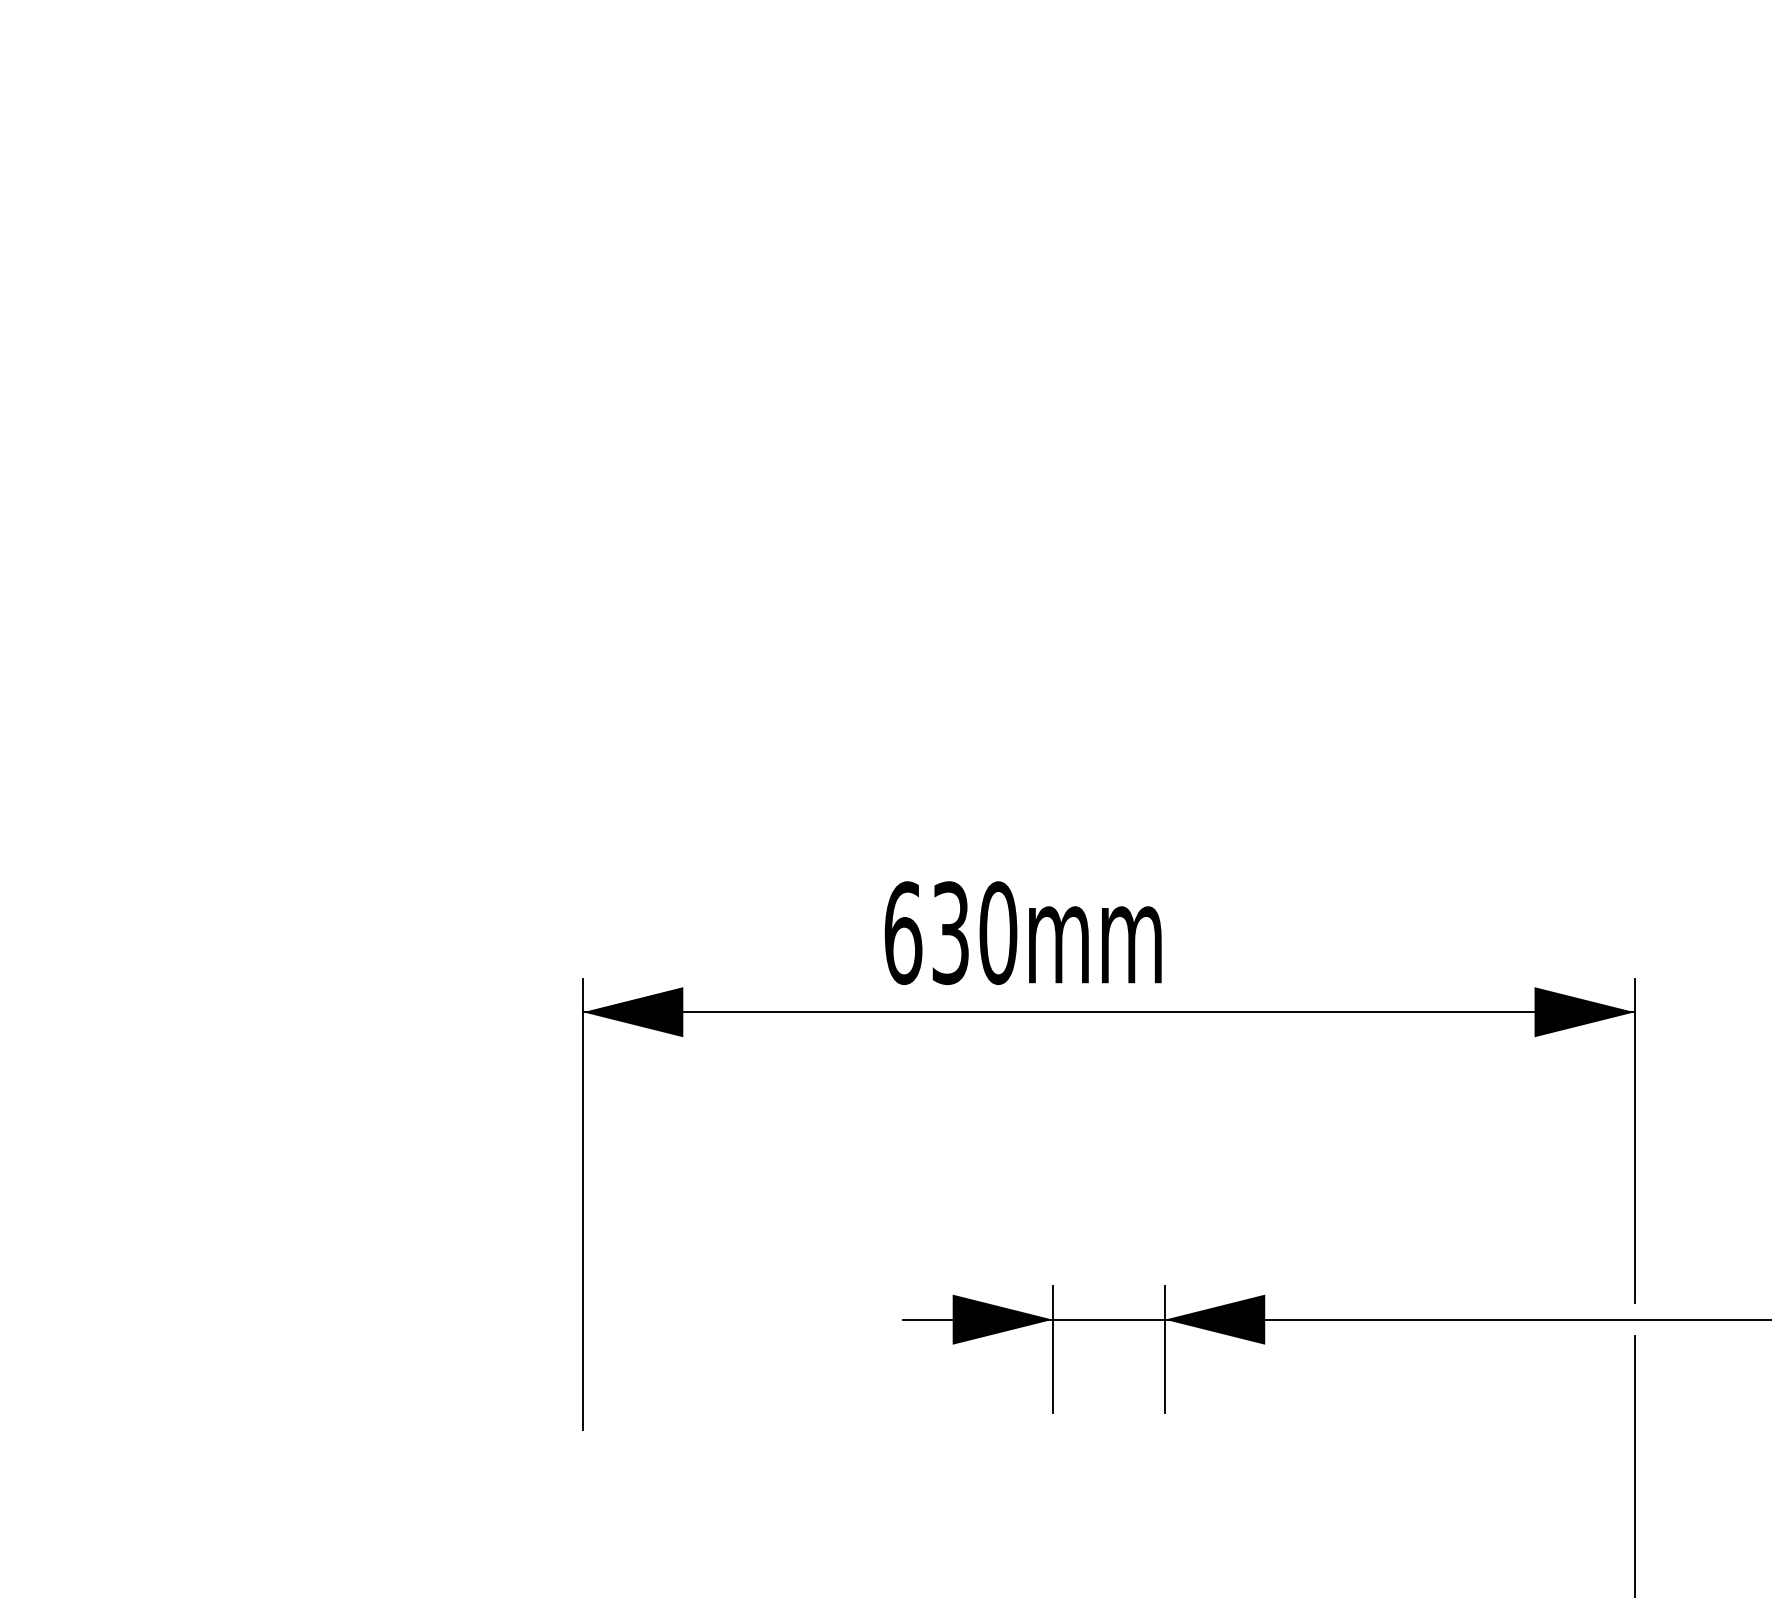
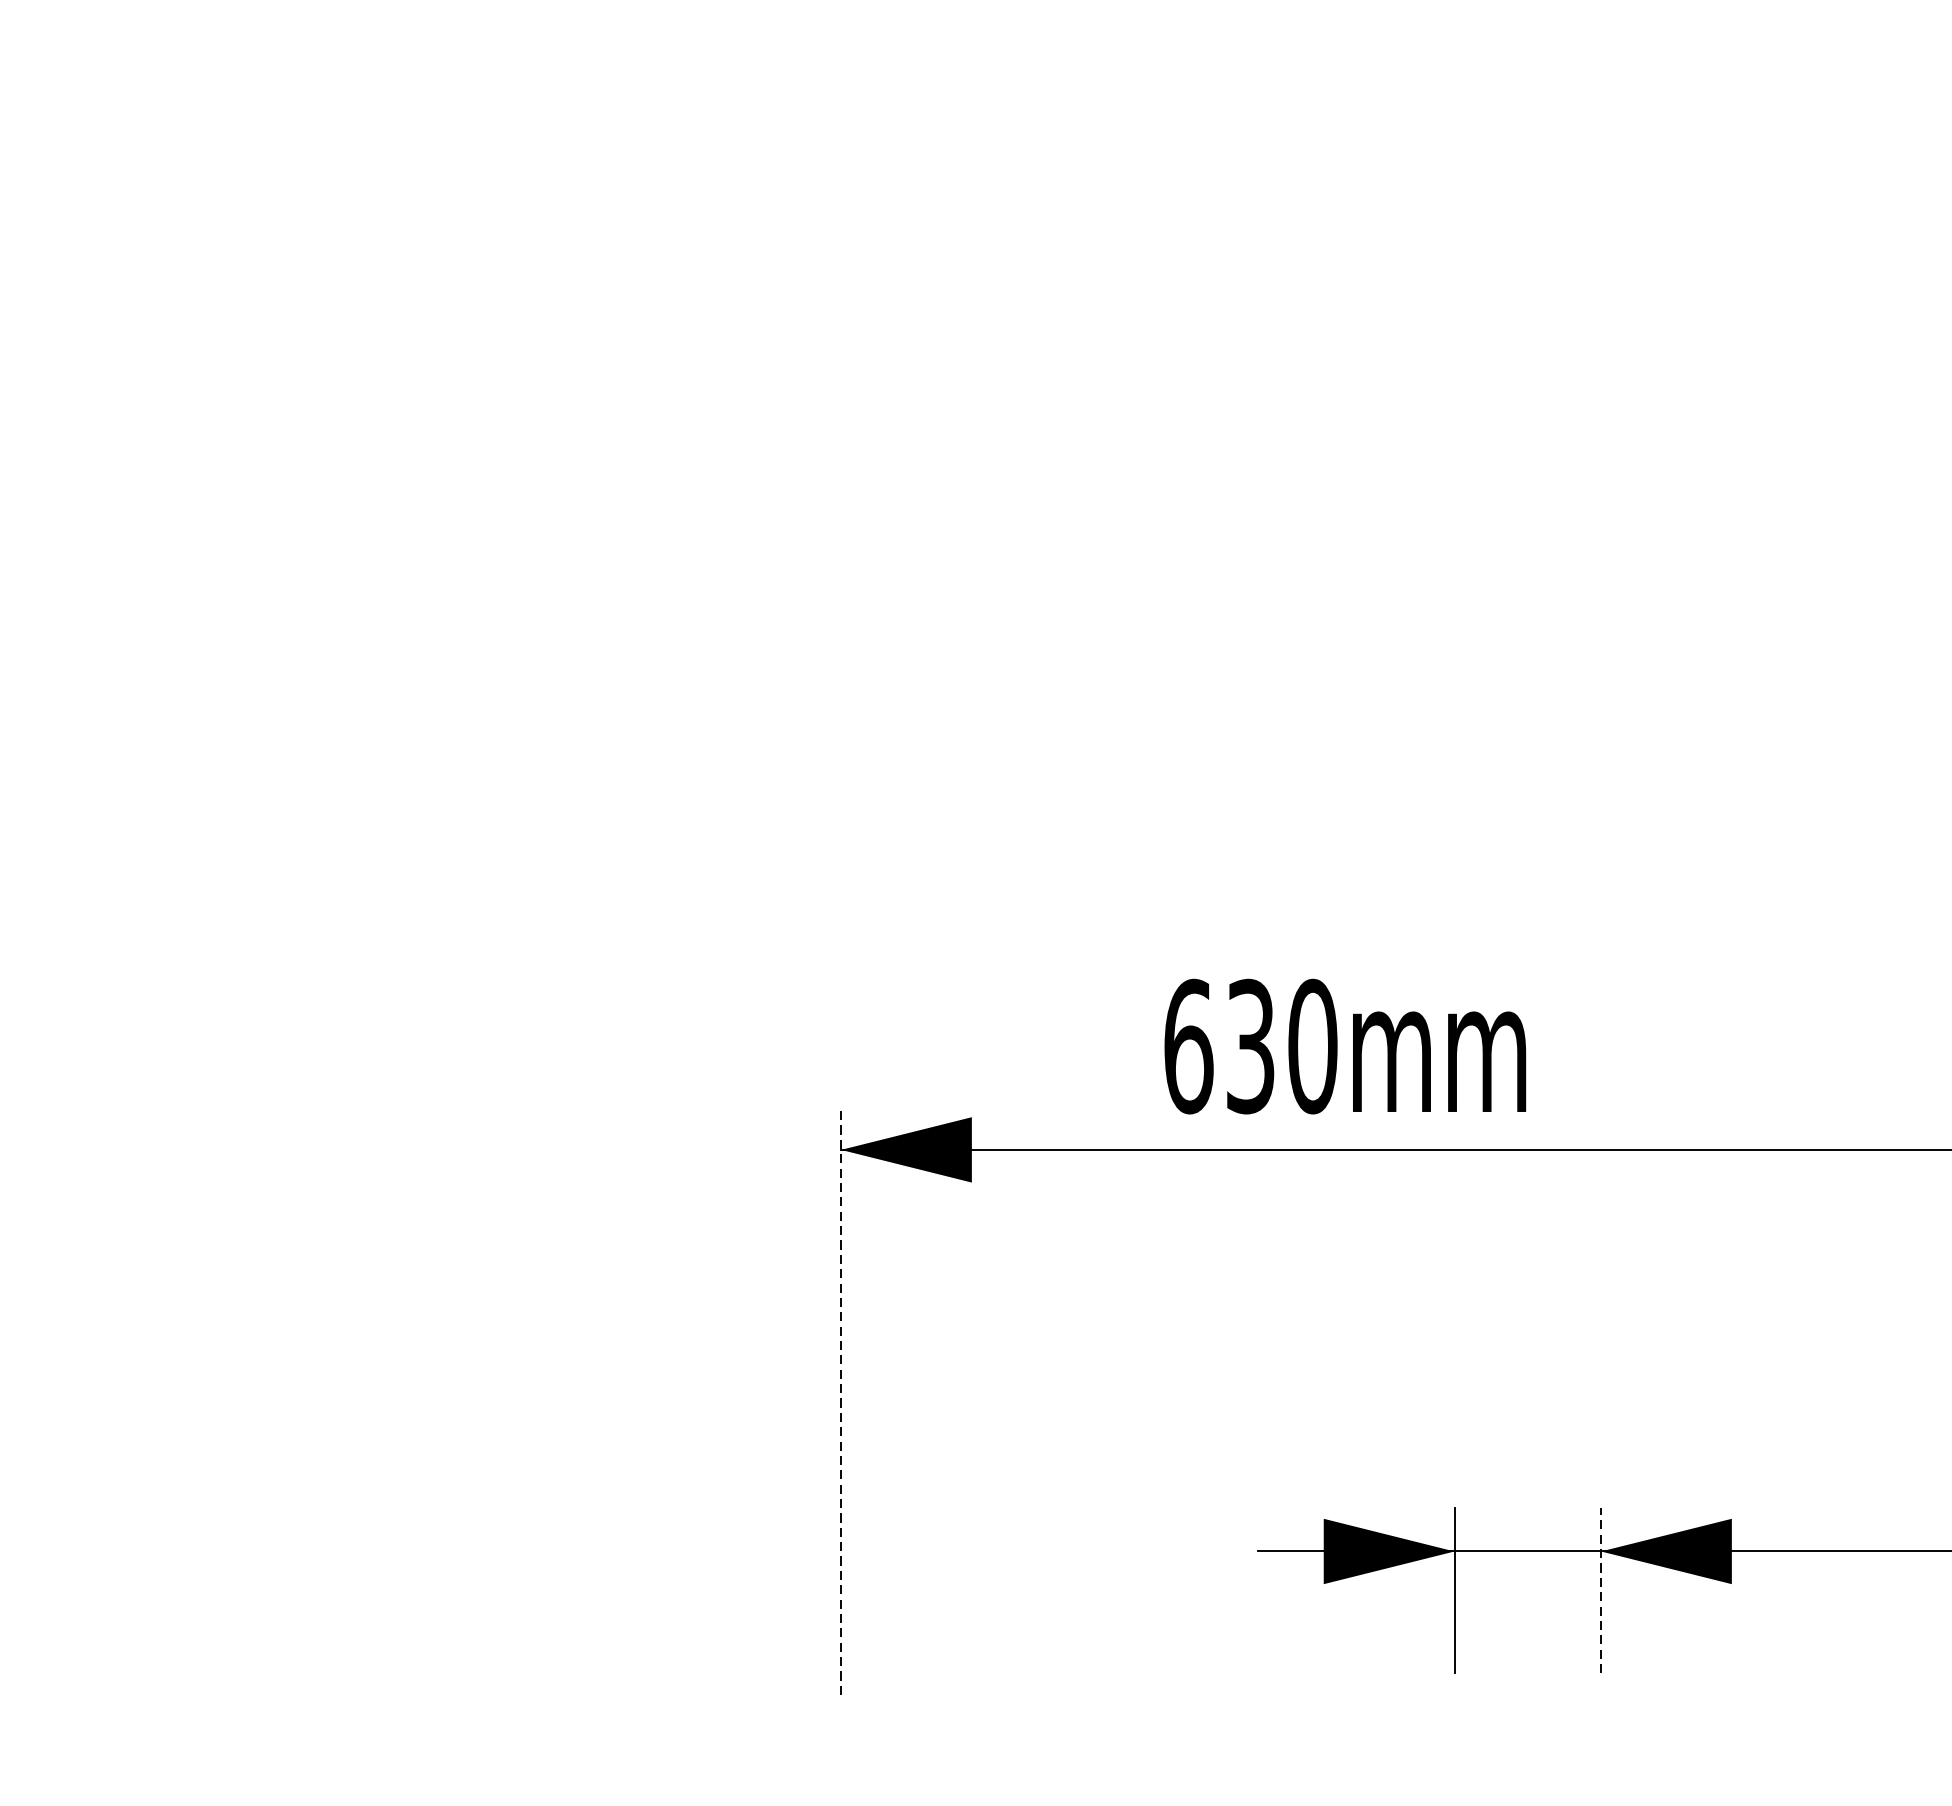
text: (1022, 932) -> (1344, 1045), moved
line: (583, 1203) -> (841, 1399), solid -> dashed
line: (1165, 1349) -> (1601, 1590), solid -> dashed

